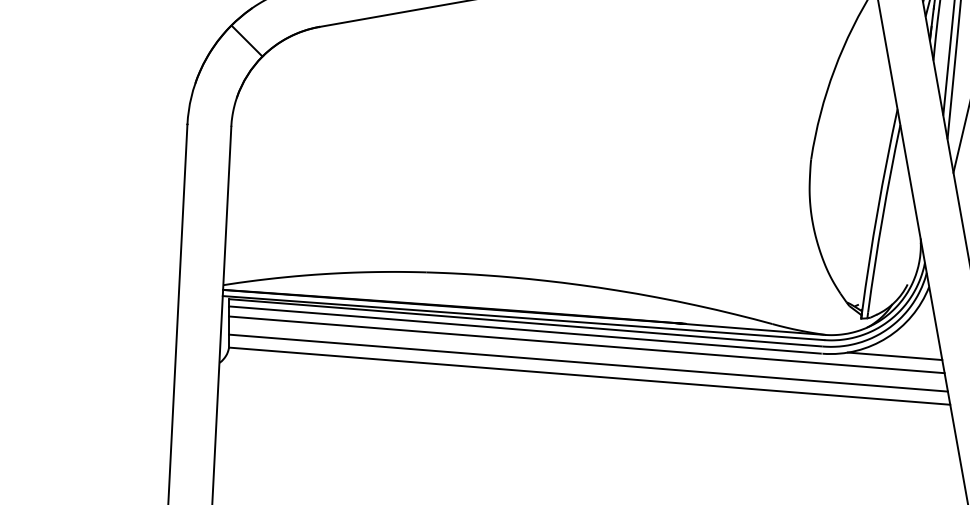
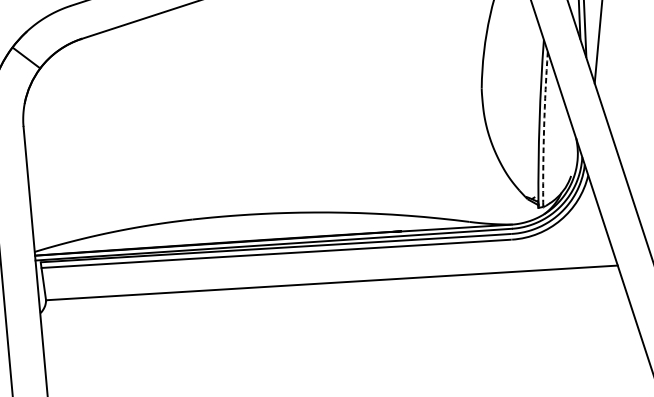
arc: (882, 218) -> (544, 127), solid -> dashed
line: (586, 344) -> (325, 258), removed
line: (894, 356) -> (568, 233), removed
line: (588, 362) -> (329, 272), removed

